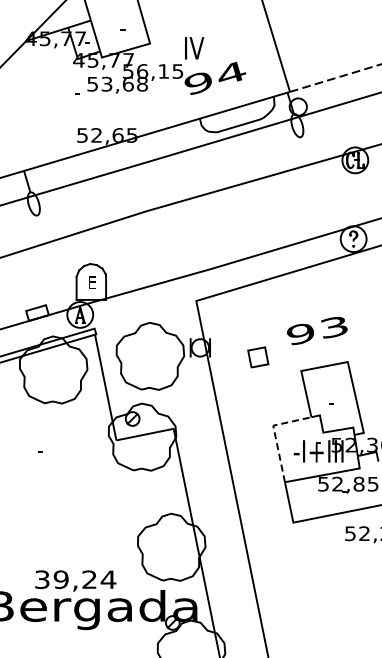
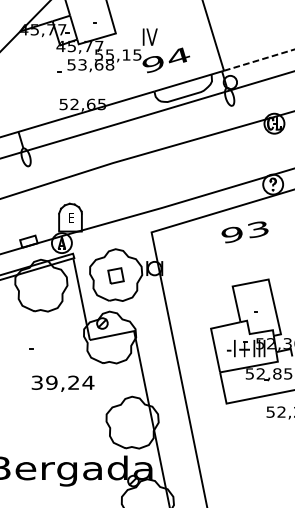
text: (142, 71) -> (110, 55), 56,15 -> 55,15
text: (317, 331) -> (245, 232), moved
part: (258, 357) -> (116, 276), moved
line: (274, 433) -> (212, 334), dashed -> solid
text: (75, 580) -> (62, 383), moved

